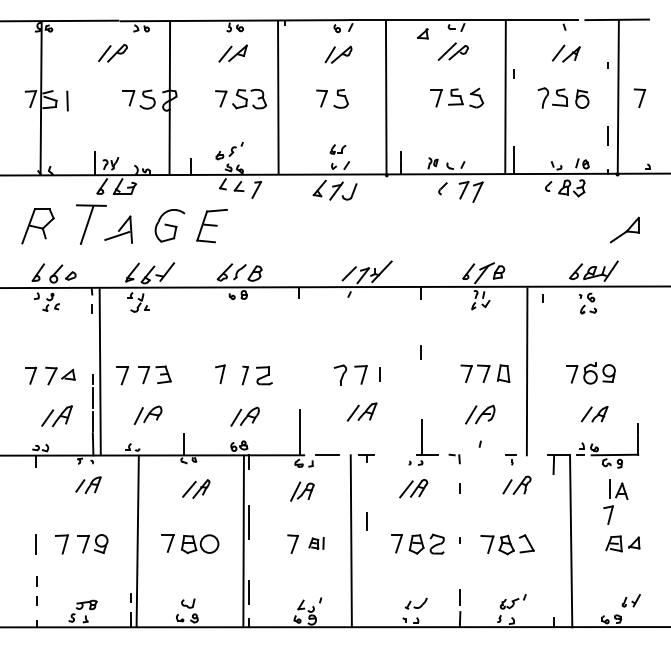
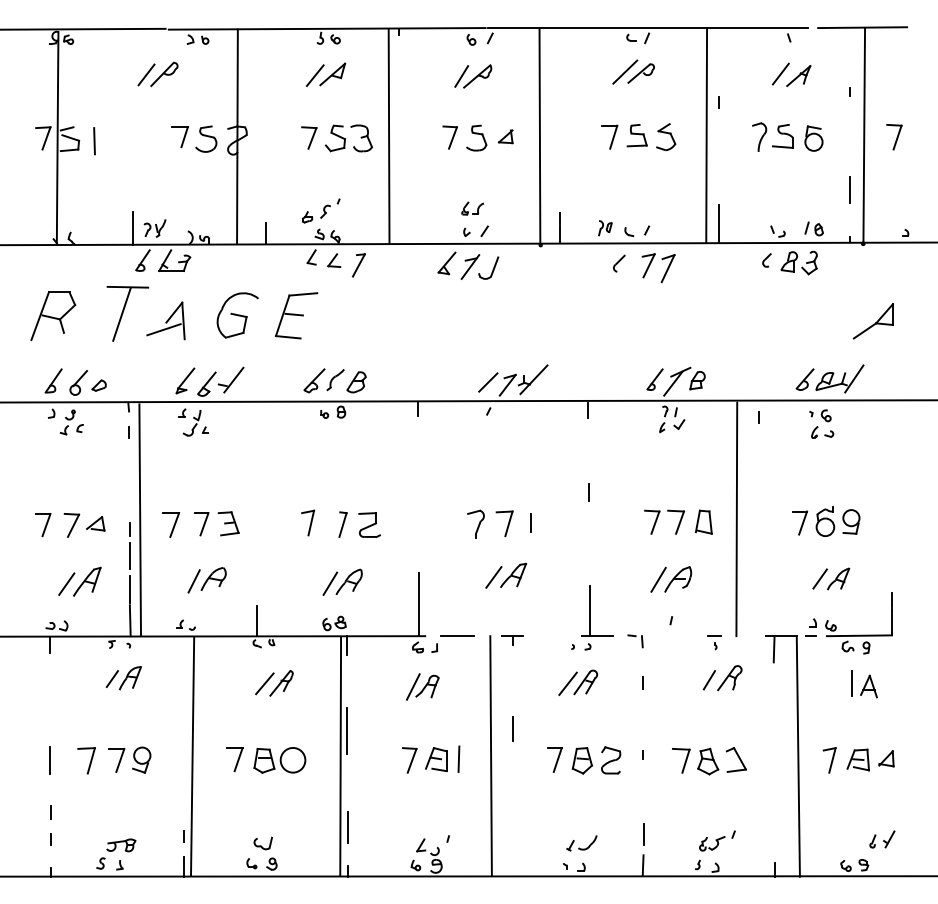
part: (422, 33) -> (505, 136), moved
part: (608, 514) -> (829, 759), moved
part: (316, 543) -> (442, 759), size x1.67

